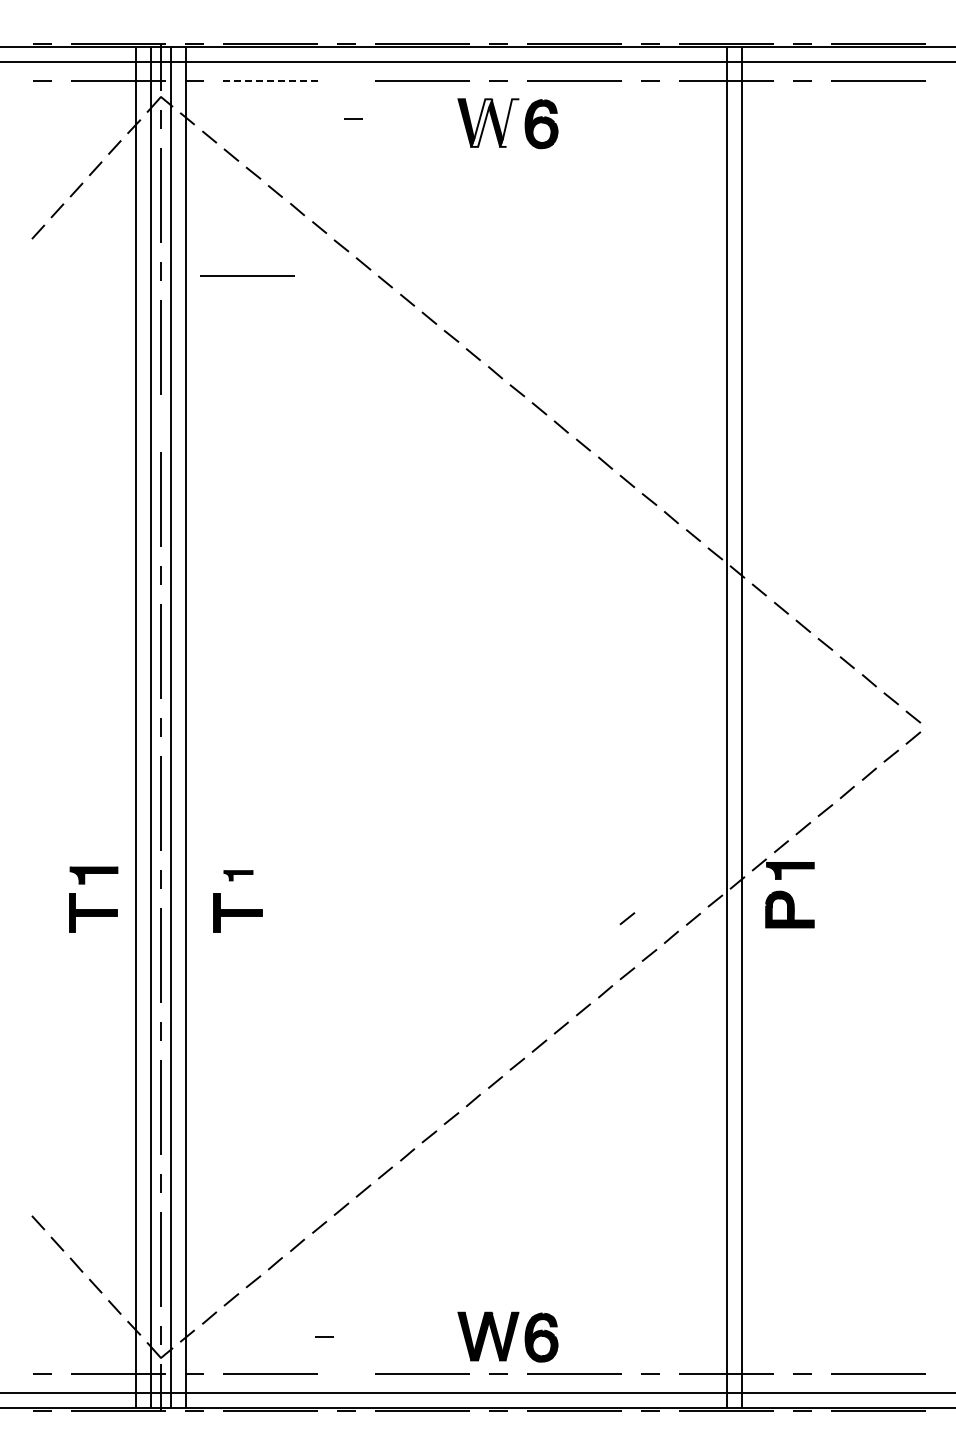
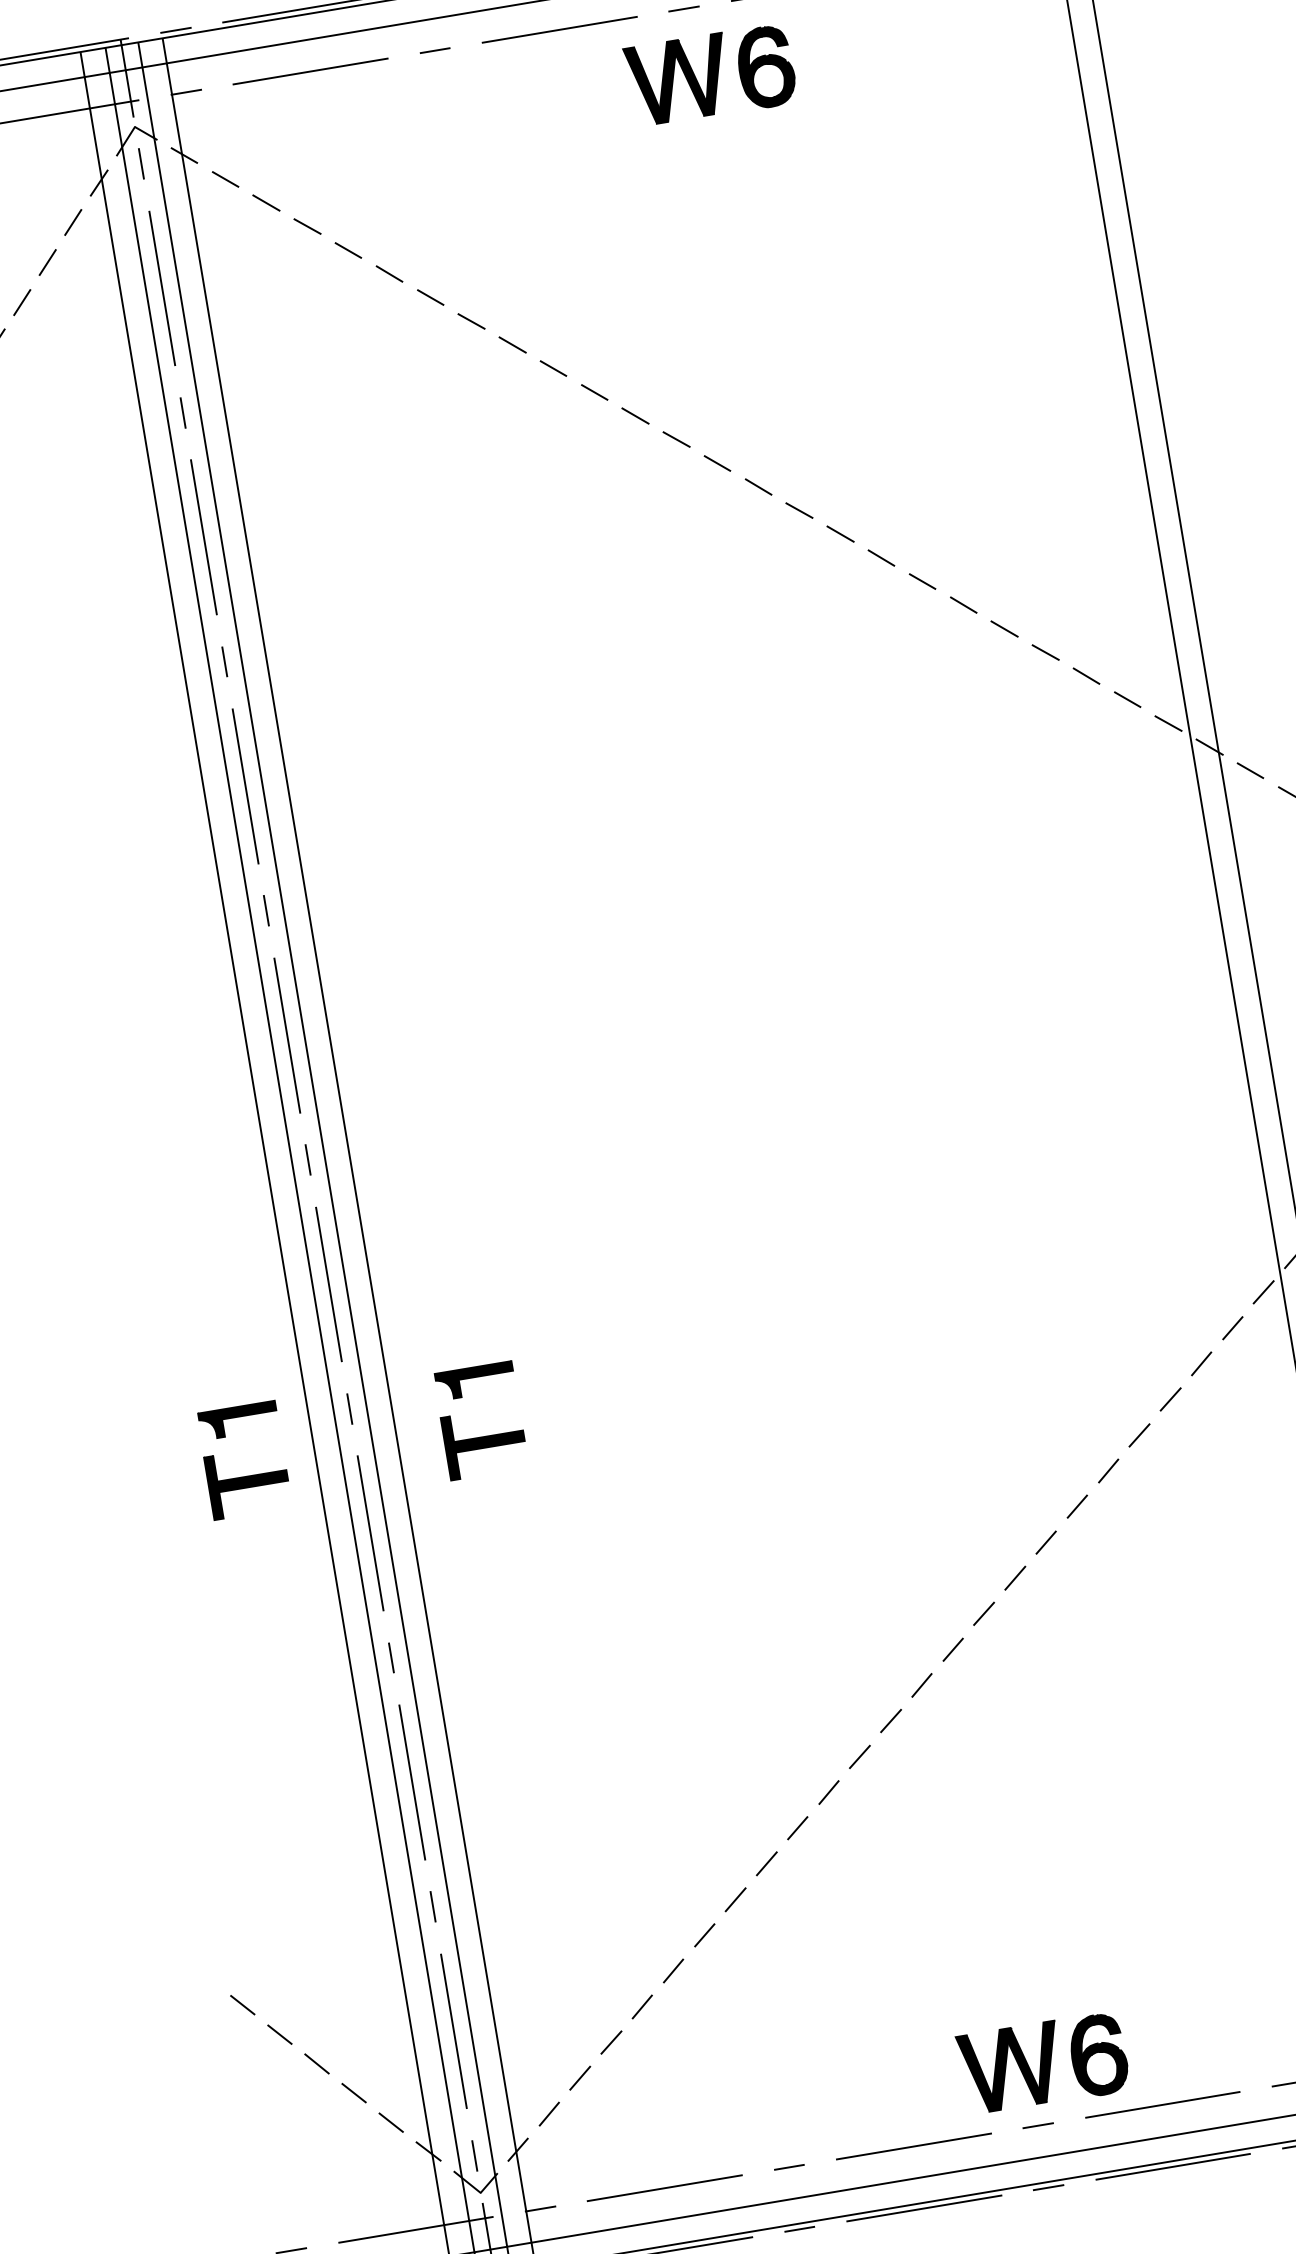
line: (270, 81) -> (310, 71), dashed -> solid
line: (353, 118) -> (434, 49), moved
fill: (481, 122) -> (667, 80), added
fill: (509, 122) -> (712, 73), added
line: (247, 275) -> (325, 395), removed
line: (160, 423) -> (223, 662), added
part: (238, 875) -> (475, 1381), size x1.67
line: (627, 918) -> (1124, 1344), removed
line: (324, 1336) -> (788, 2167), moved

